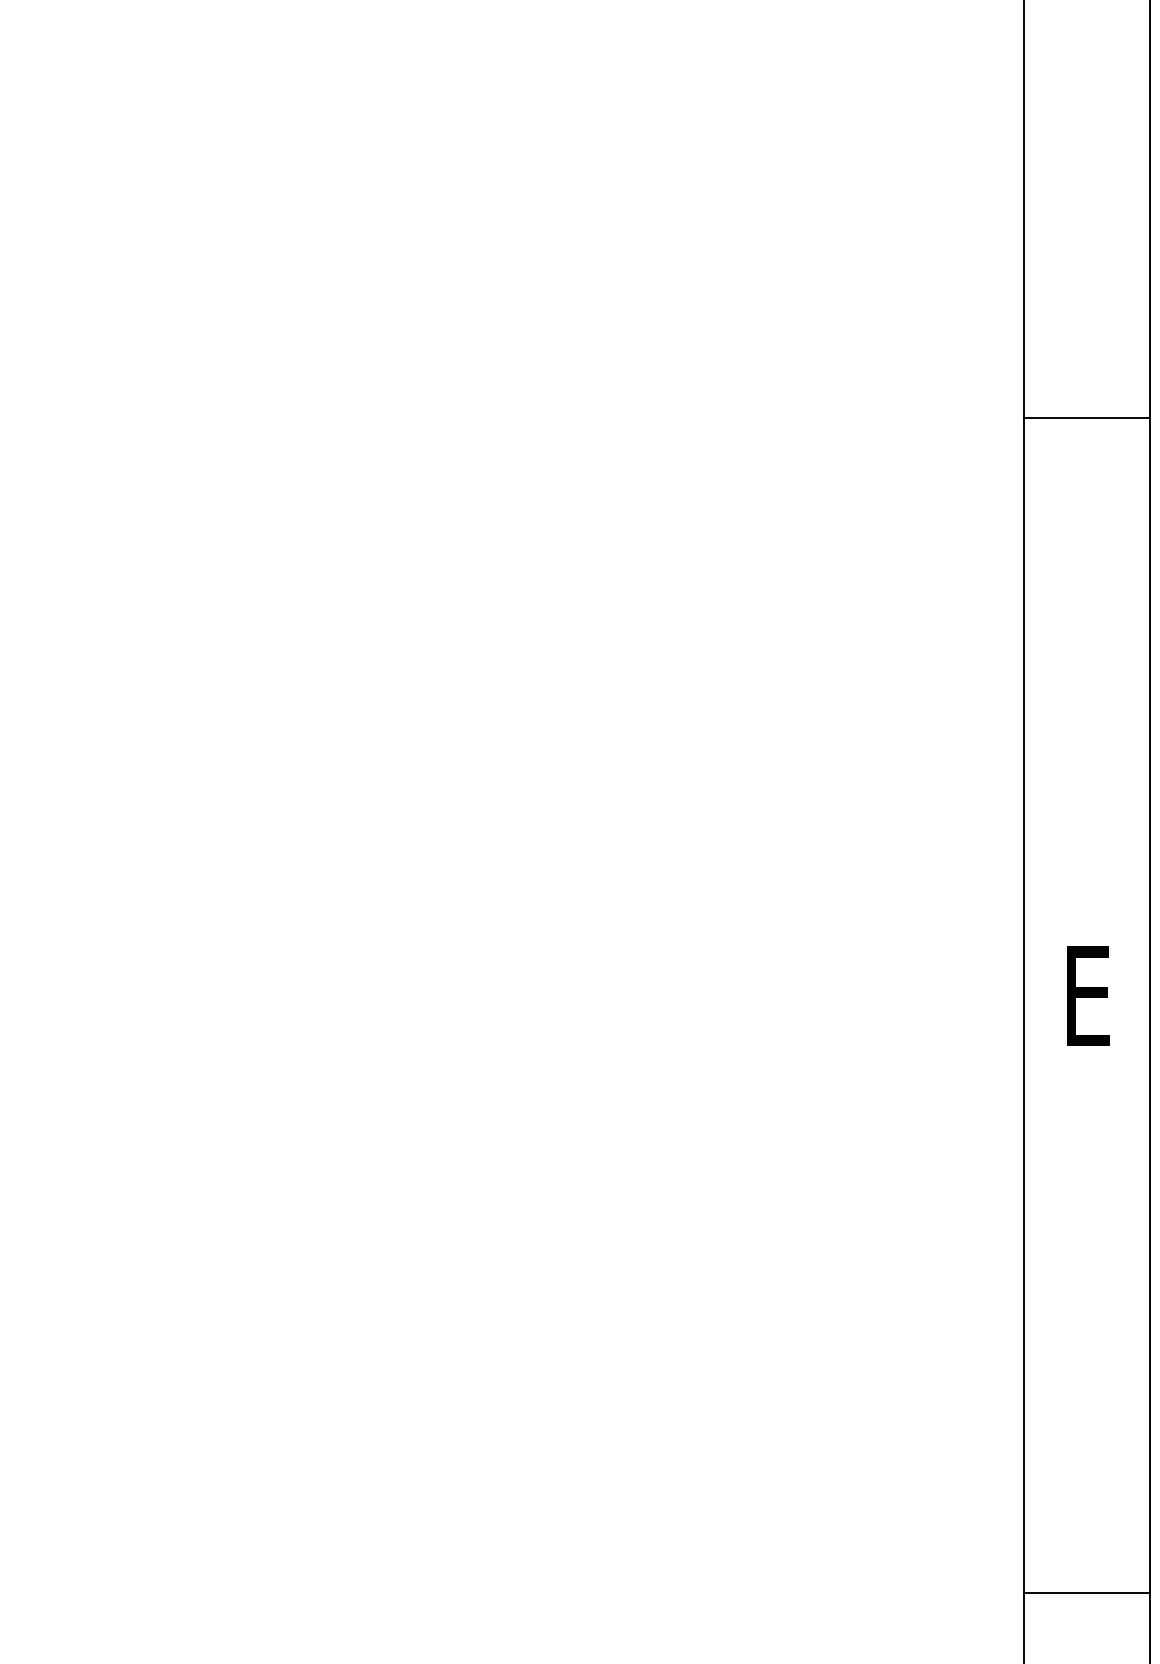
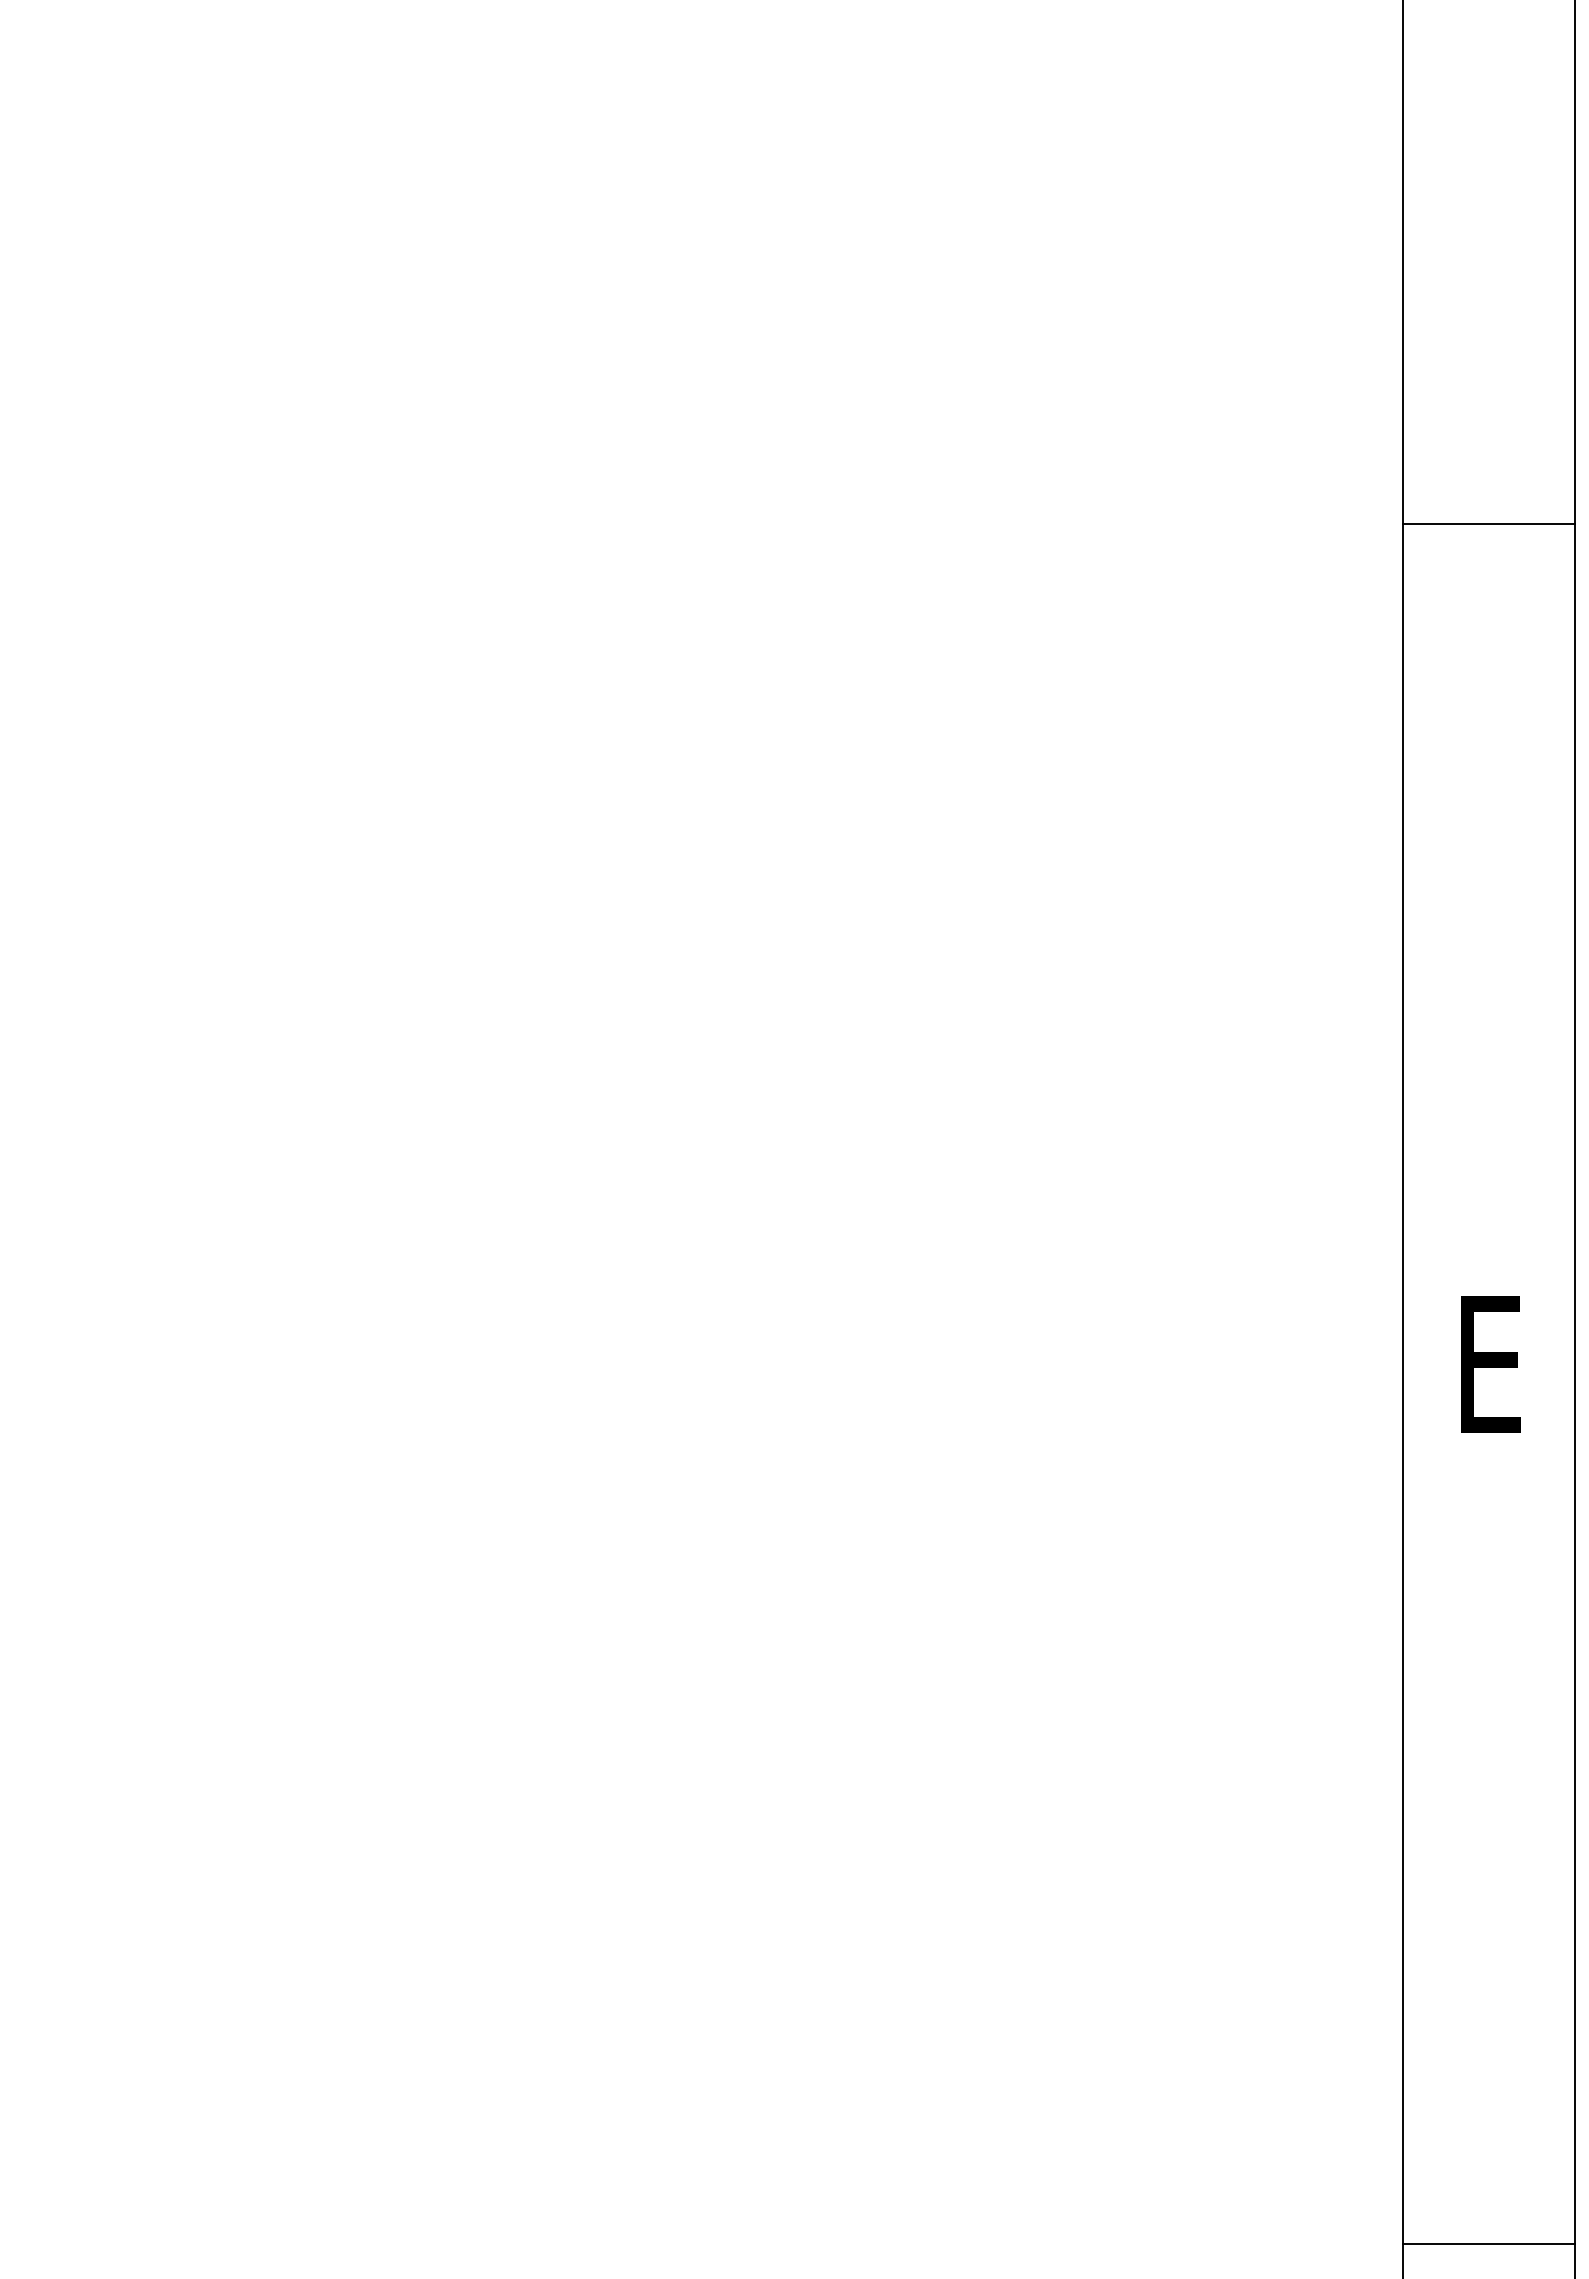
line: (1086, 418) -> (1488, 523), moved
line: (1086, 1593) -> (1488, 2244), moved

